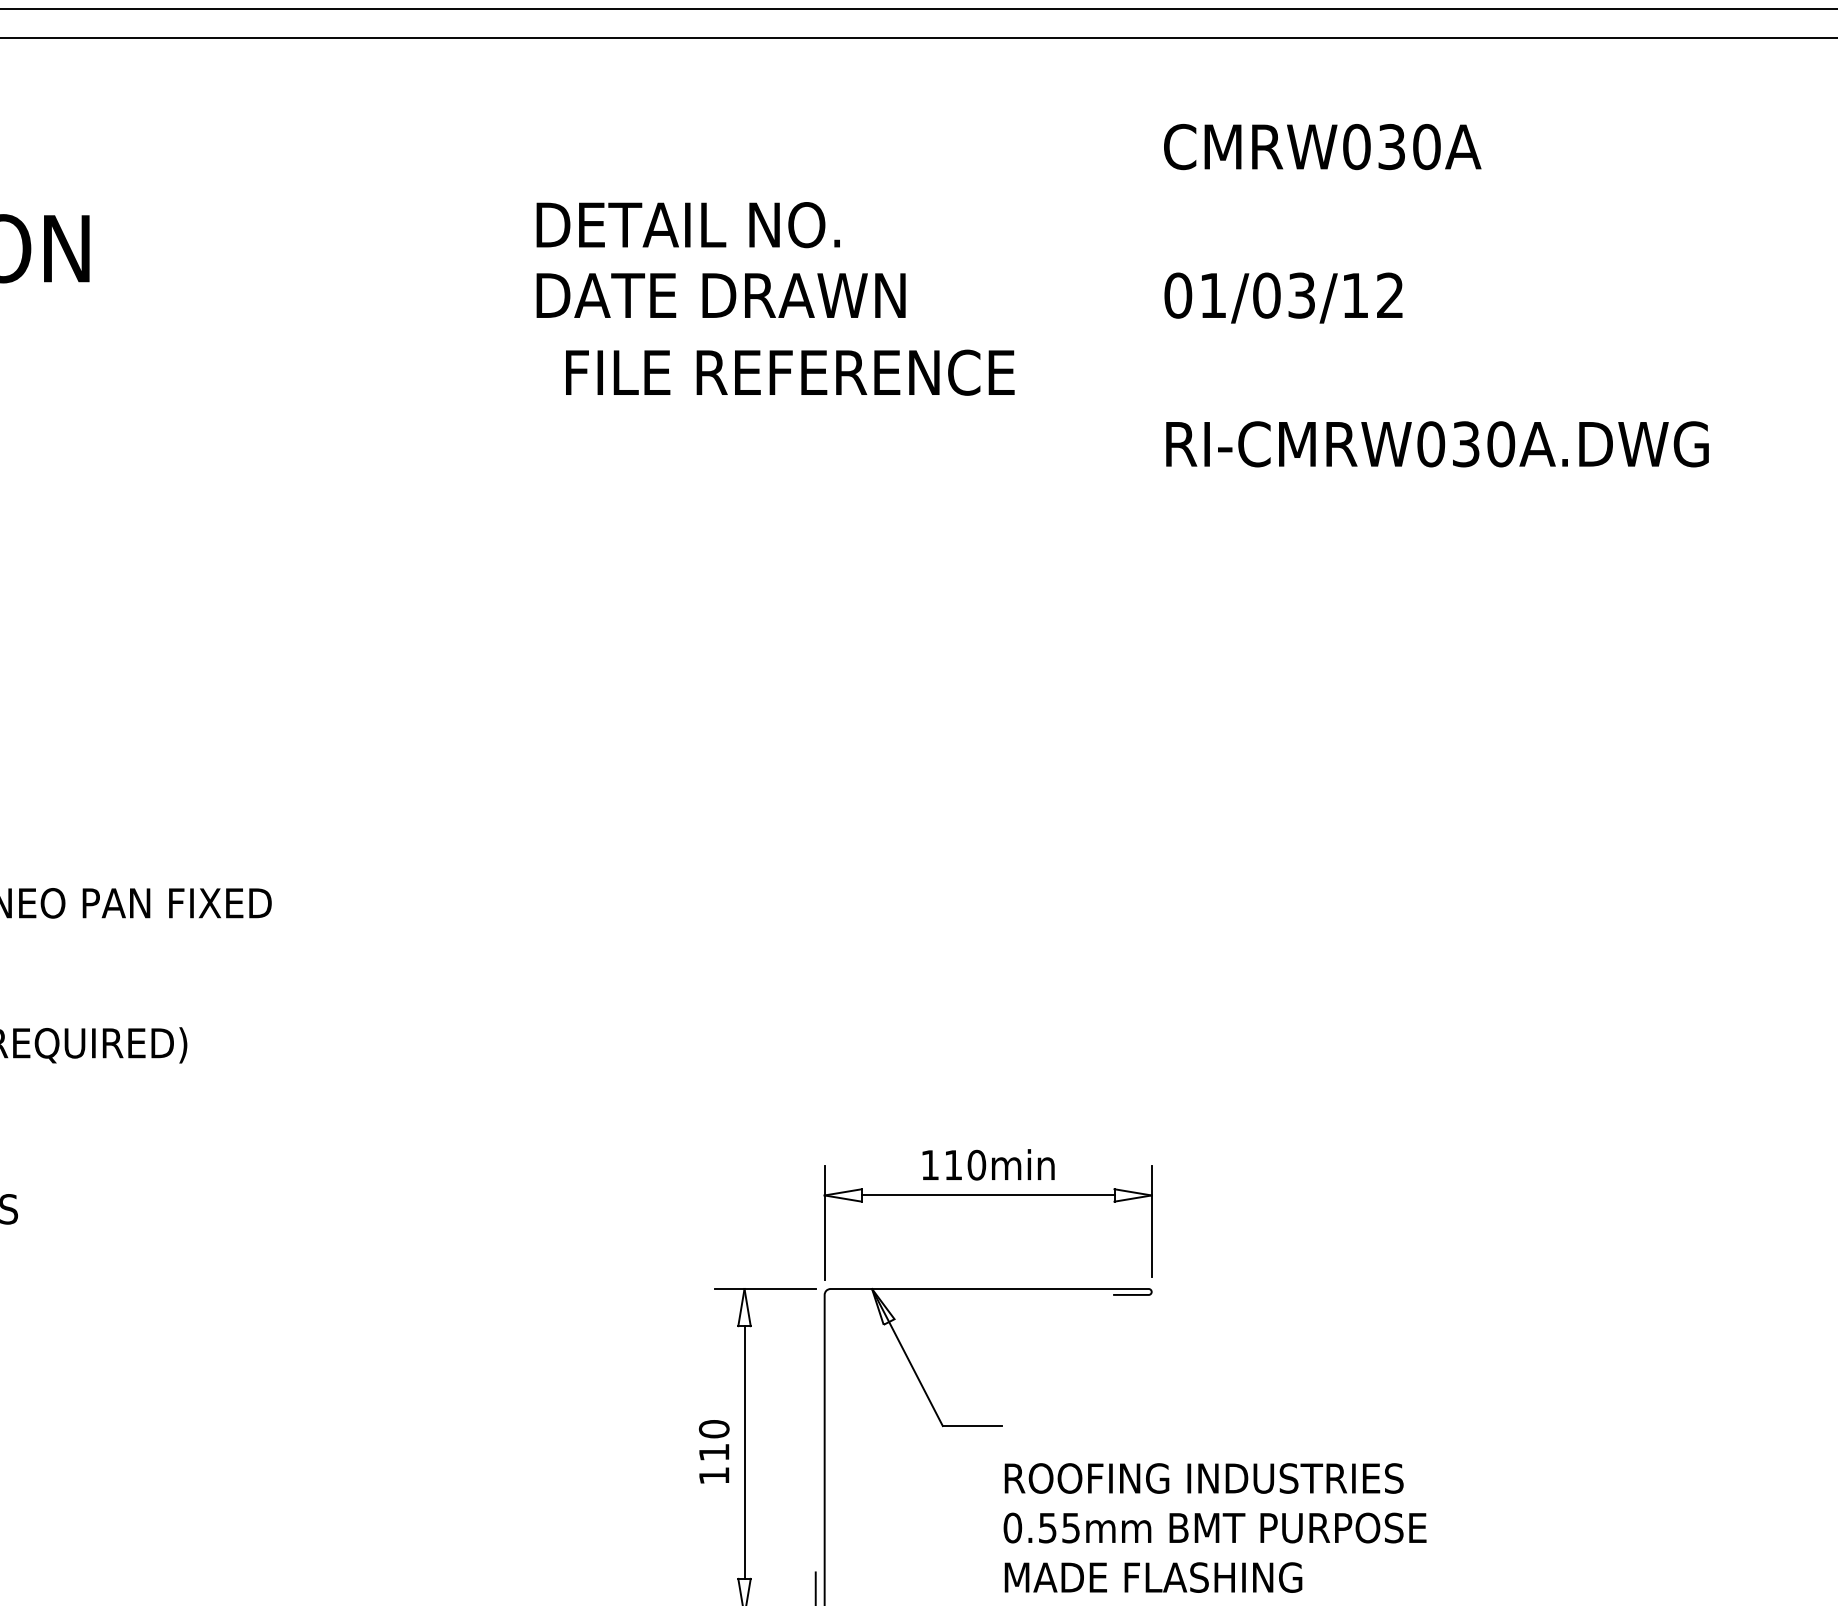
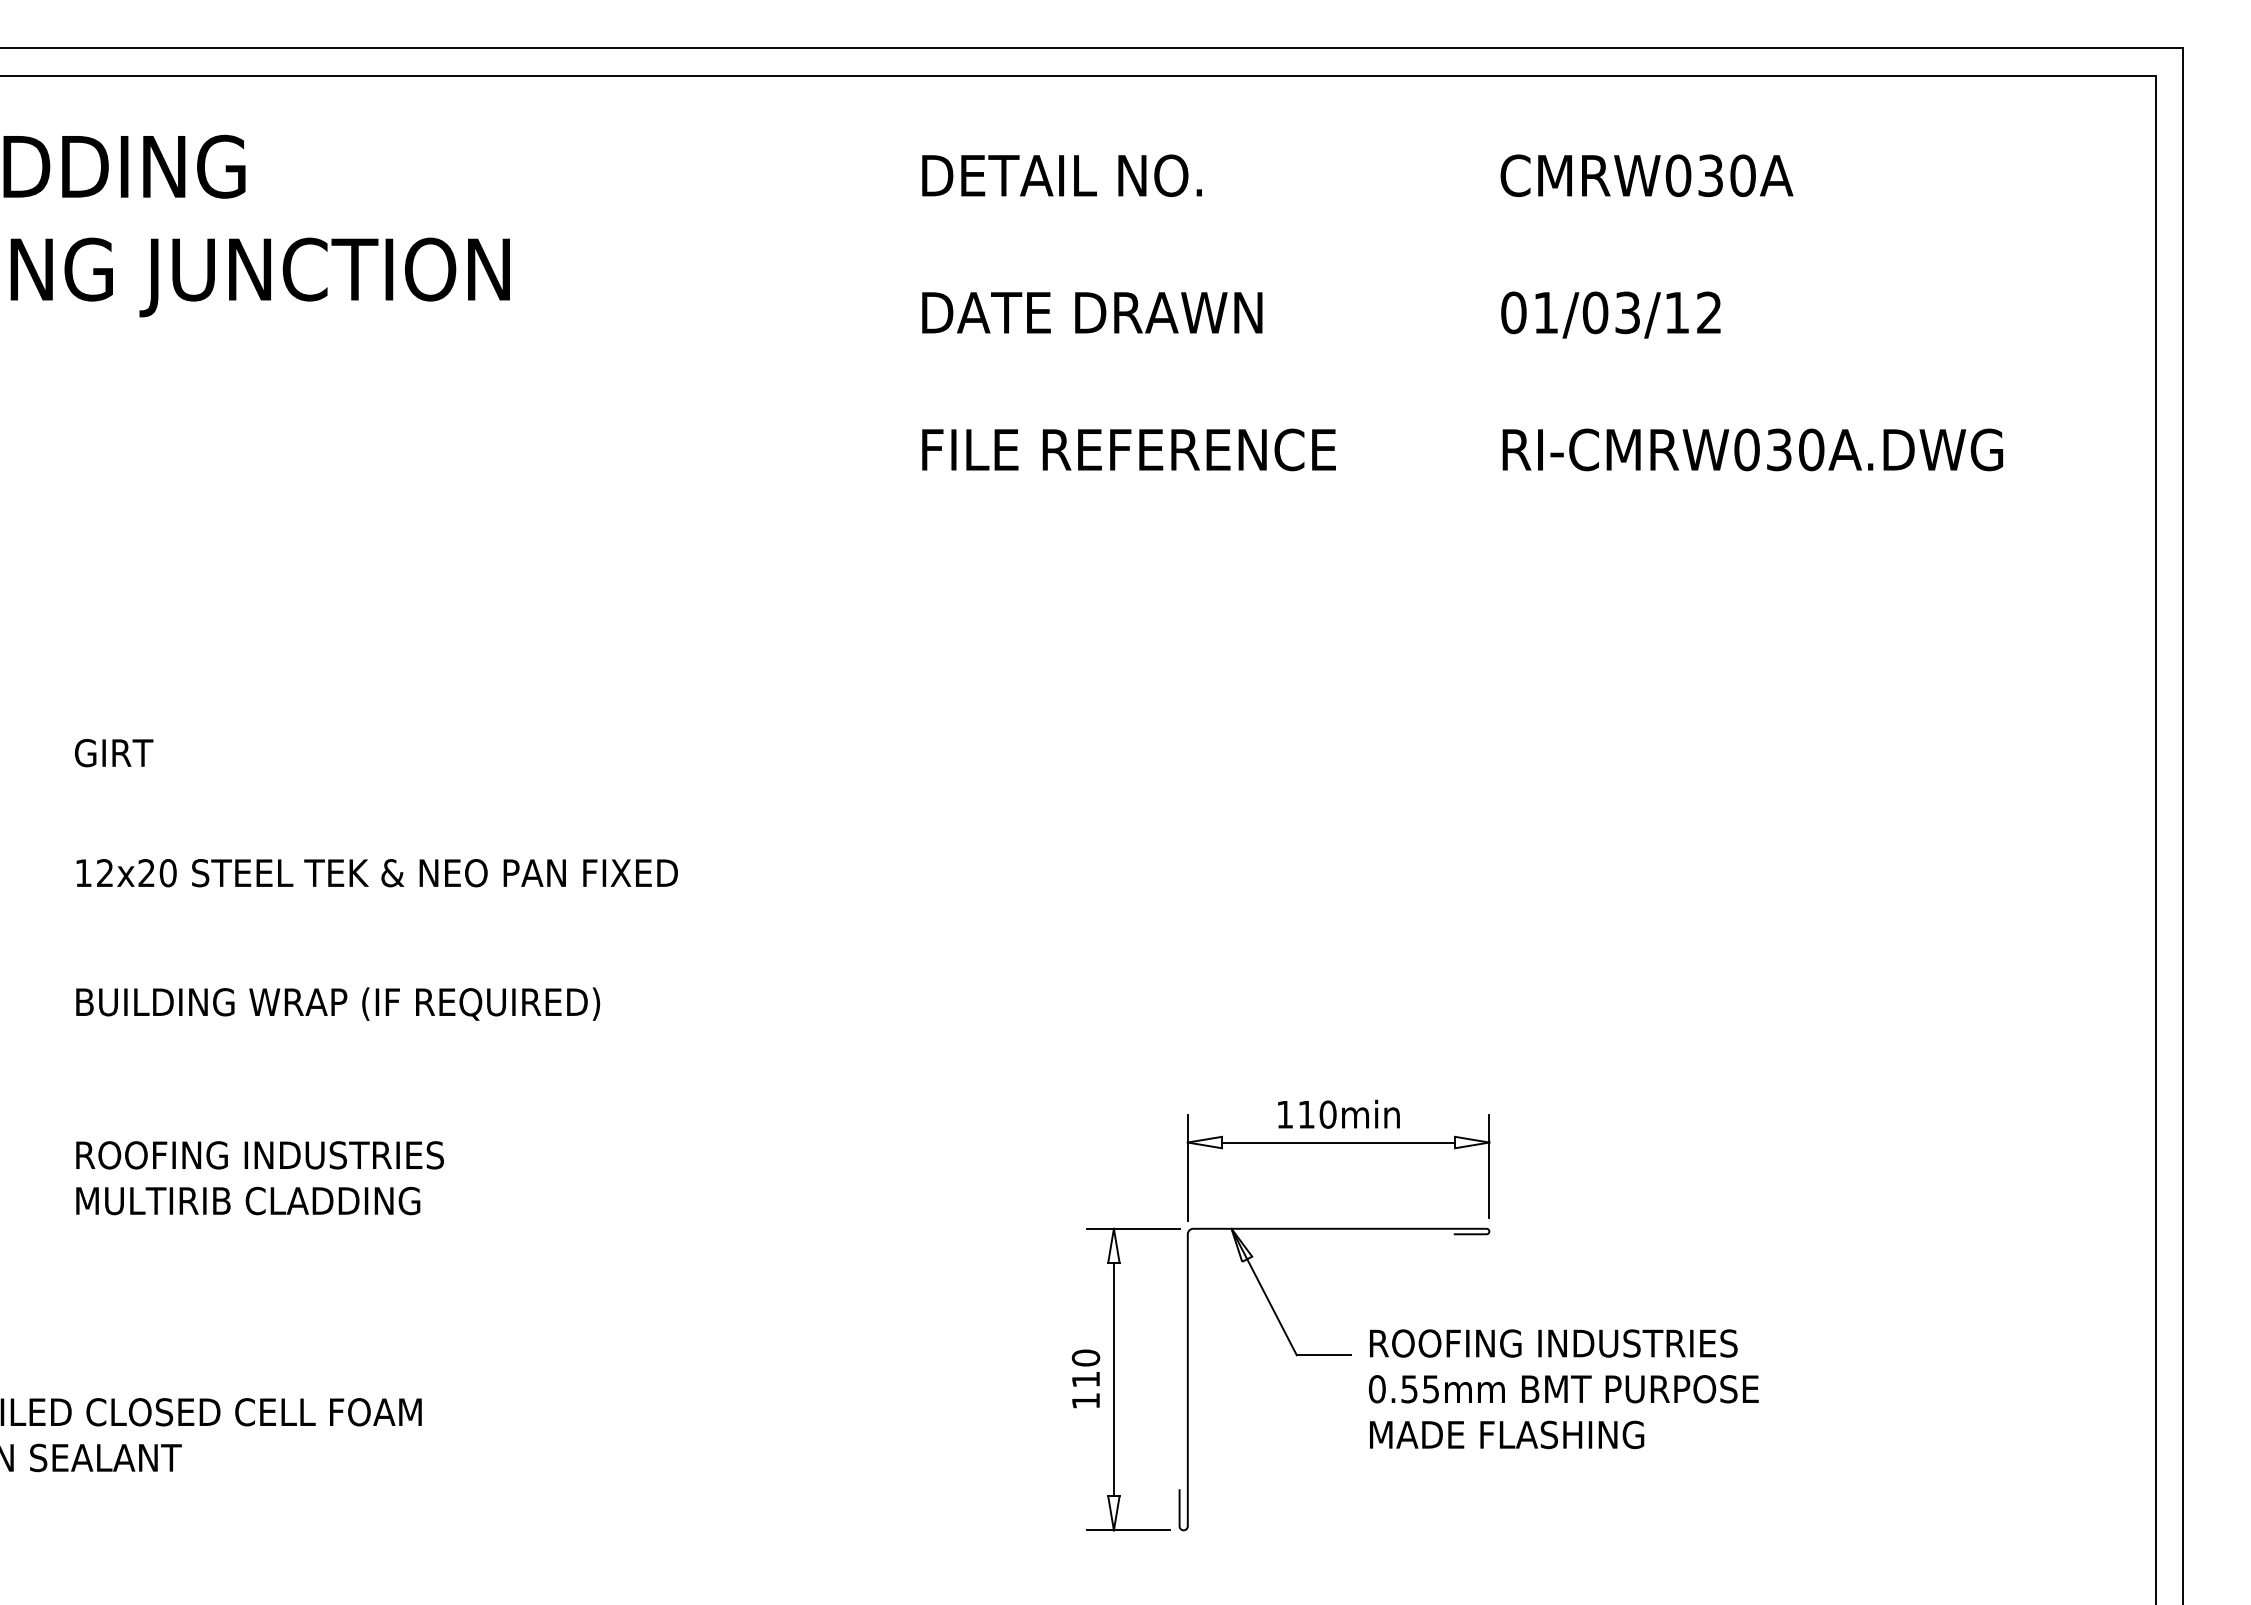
text: (687, 224) -> (1061, 175), moved
text: (789, 372) -> (1128, 449), moved
text: (1214, 1528) -> (1563, 1389), moved

